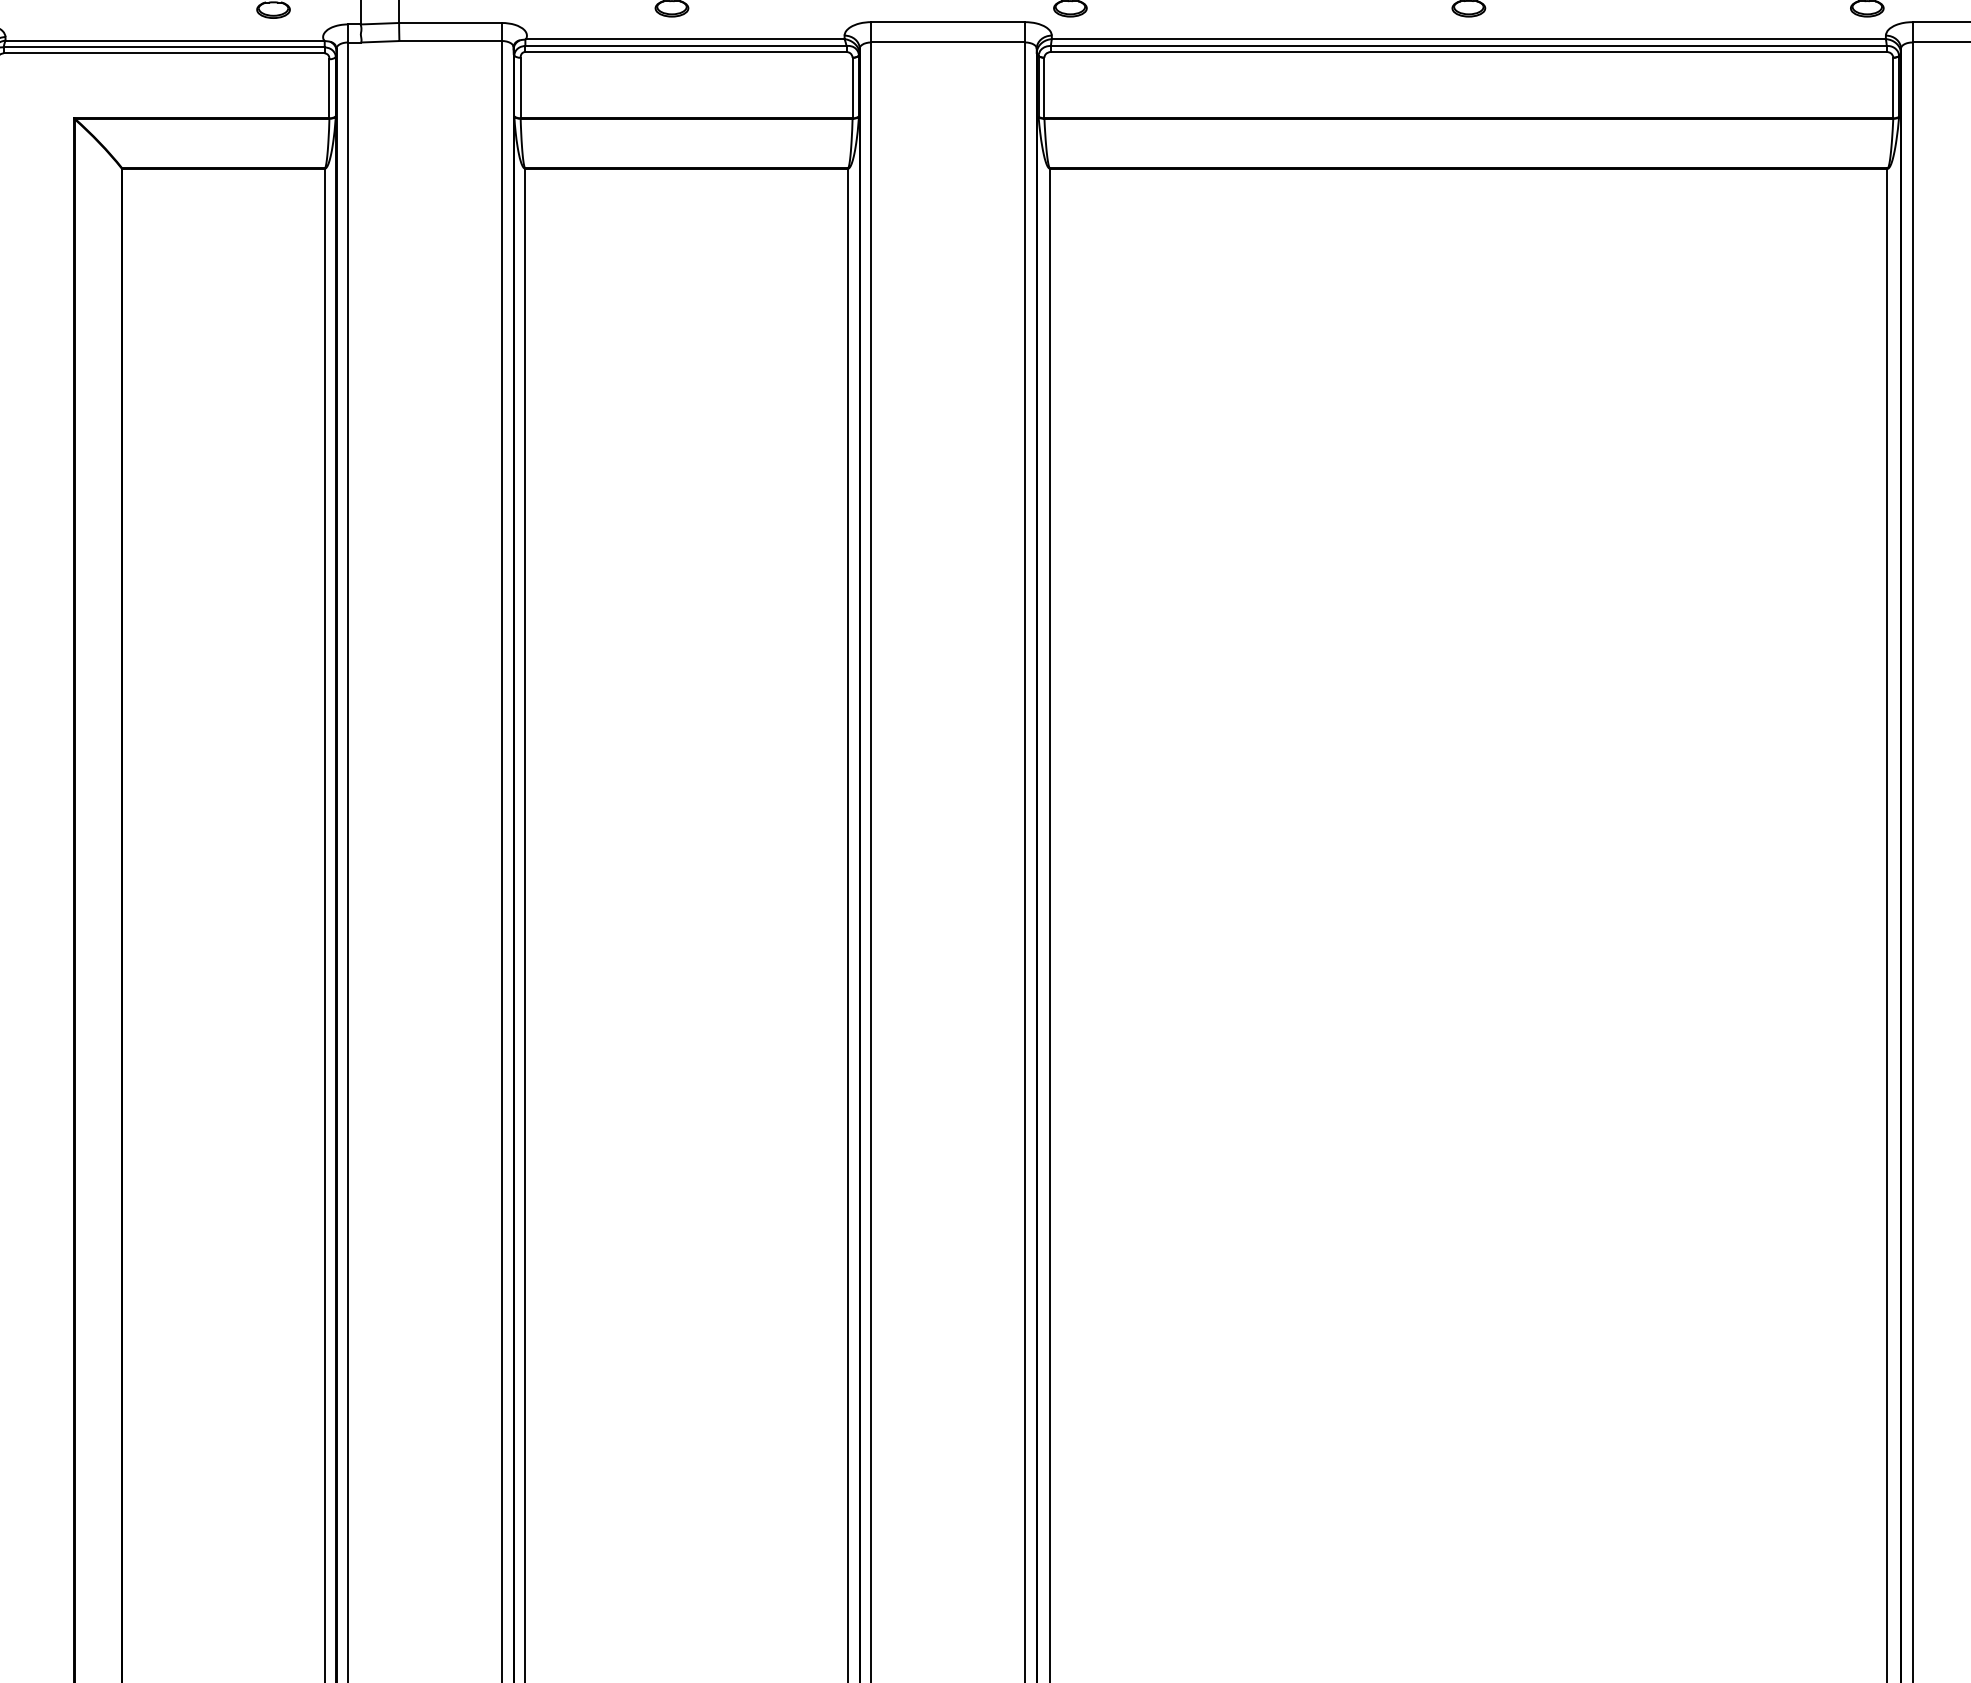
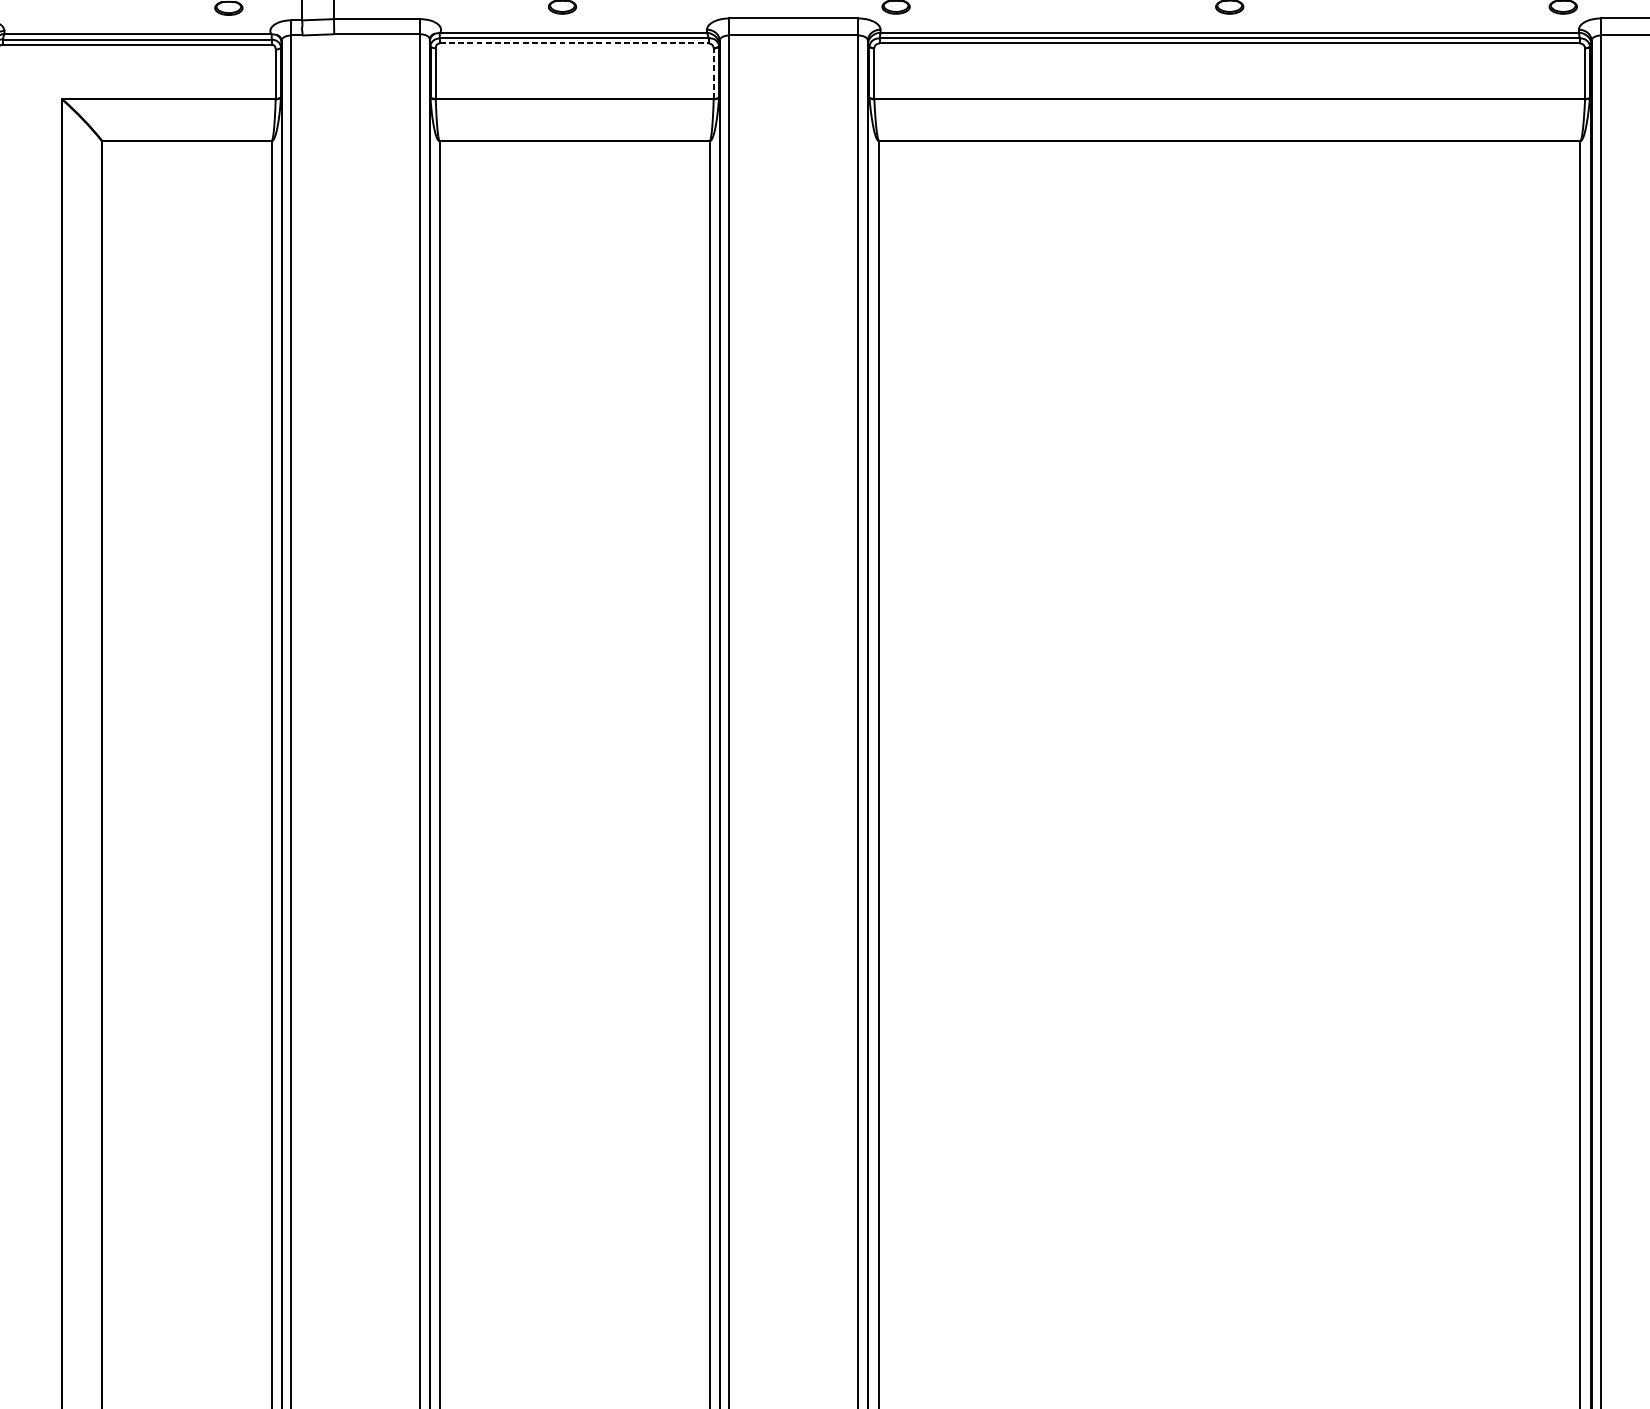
line: (685, 52) -> (573, 43), solid -> dashed
line: (852, 87) -> (713, 73), solid -> dashed

